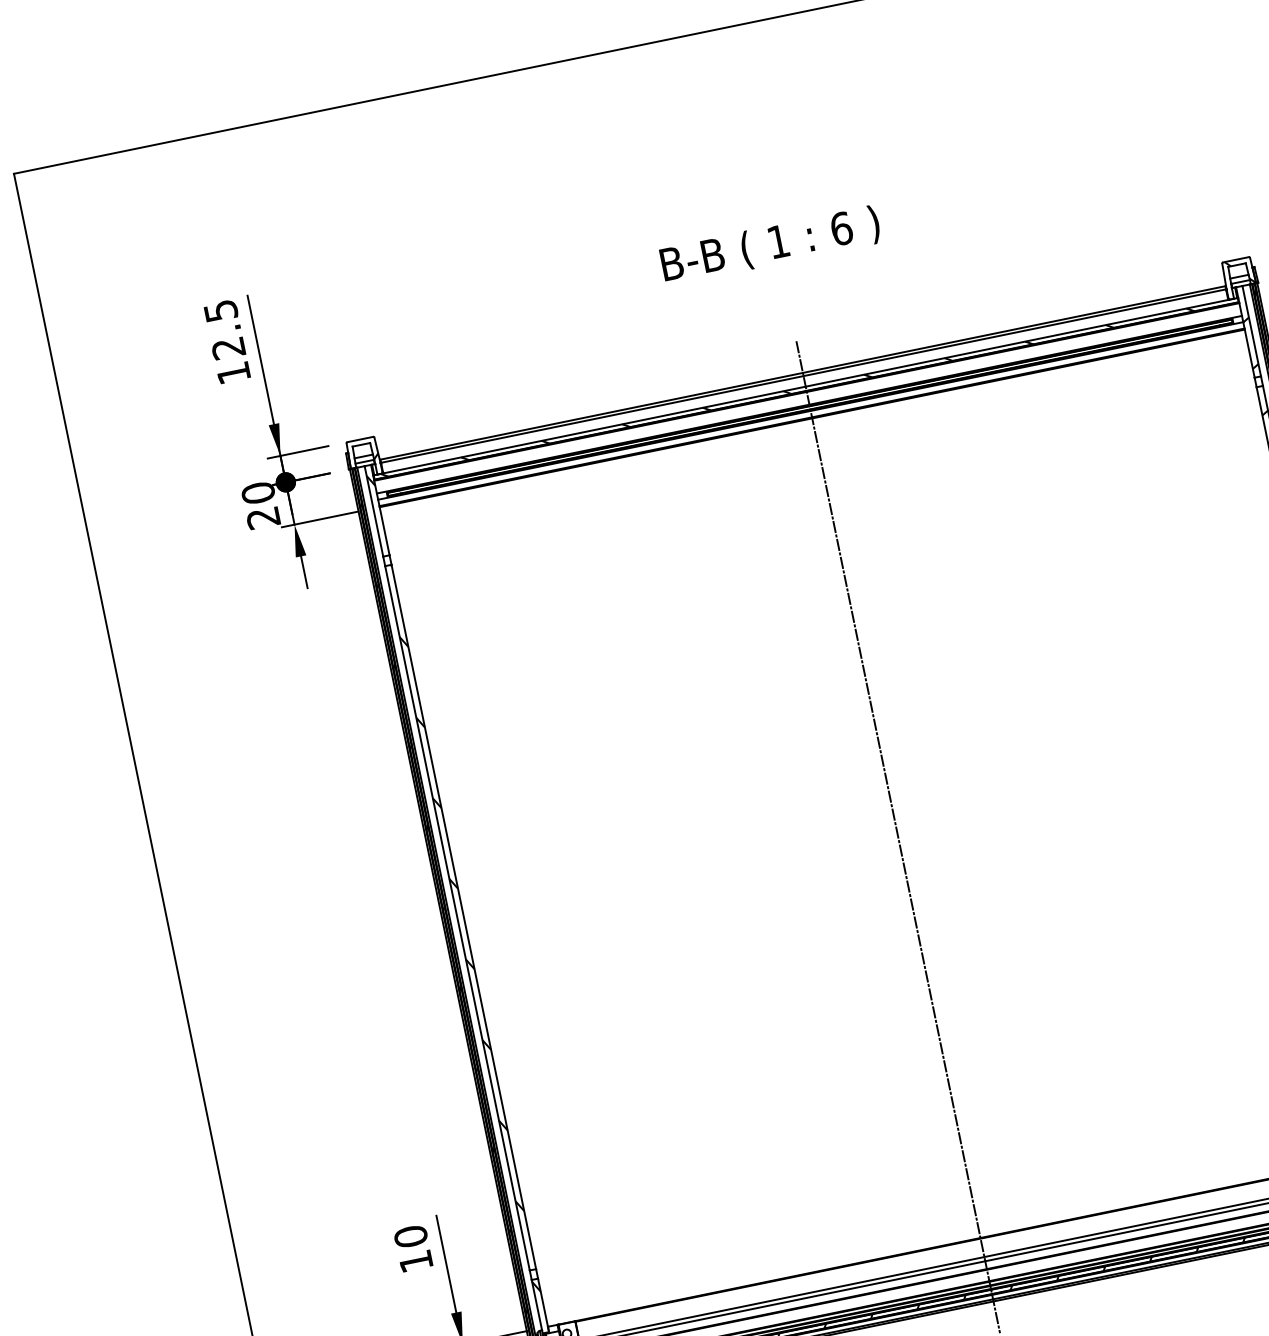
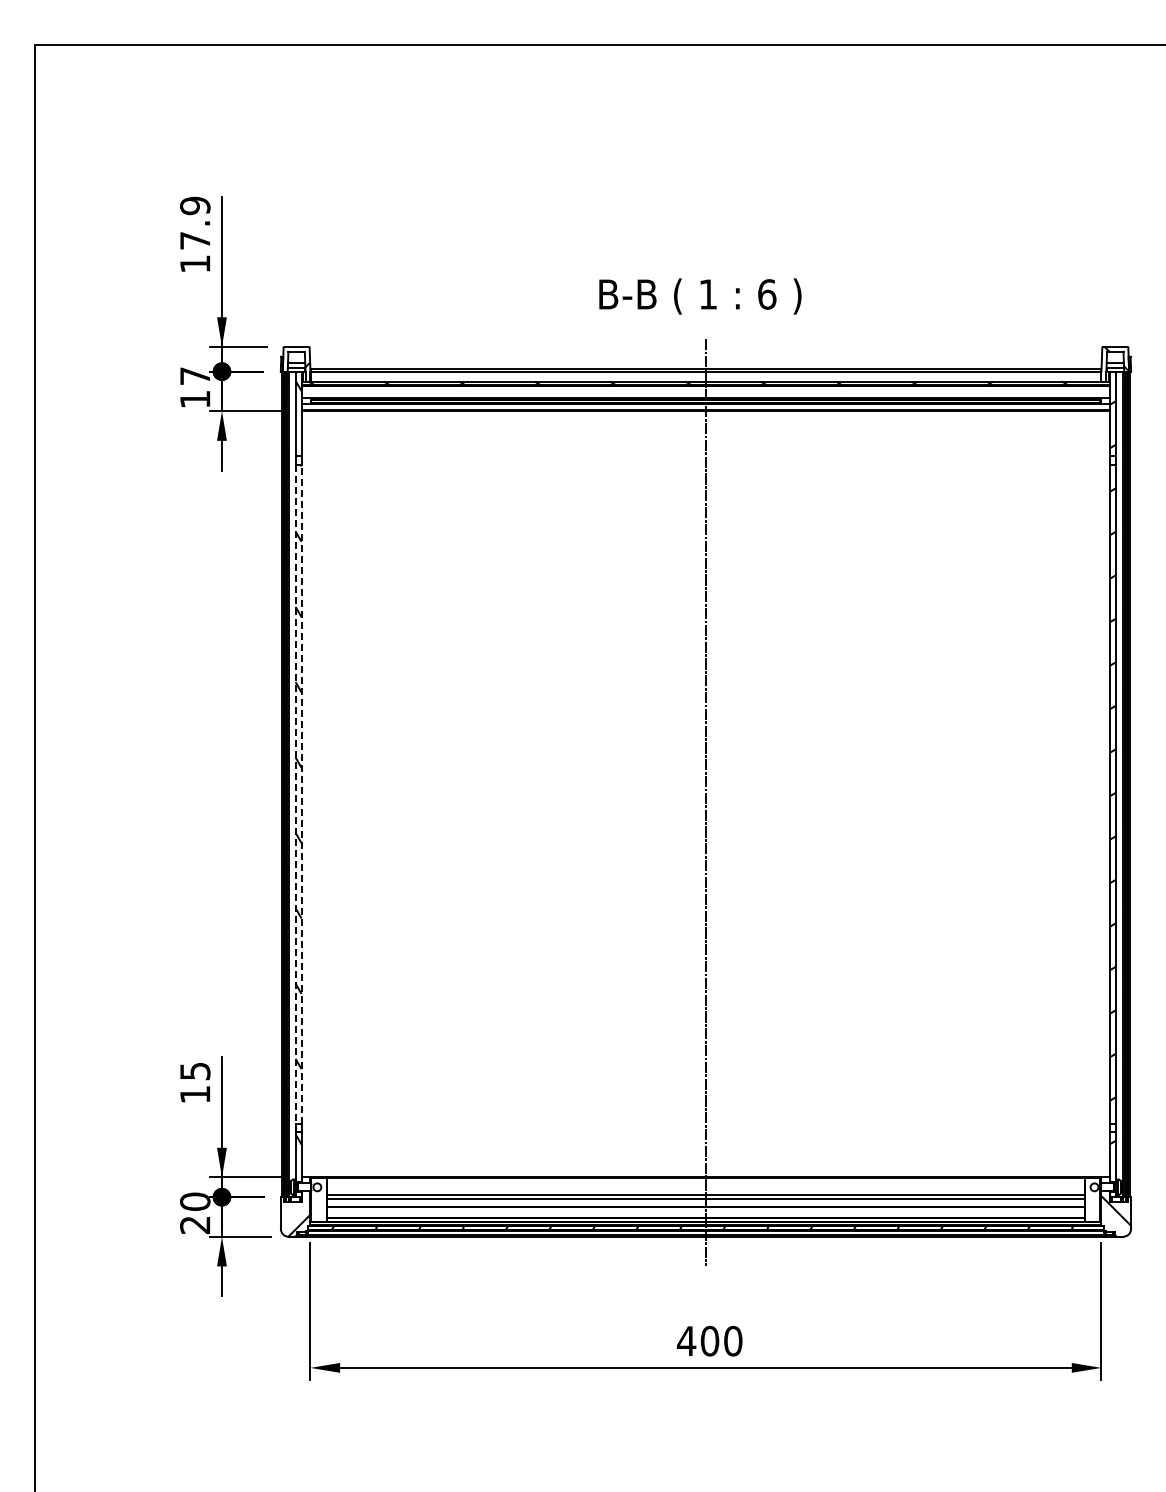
text: (770, 245) -> (700, 296), moved
text: (224, 328) -> (195, 222), 12.5 -> 17.9
text: (261, 505) -> (195, 387), 20 -> 17
line: (463, 916) -> (301, 793), solid -> dashed
line: (457, 918) -> (295, 794), solid -> dashed
text: (411, 1236) -> (195, 1071), 10 -> 15

